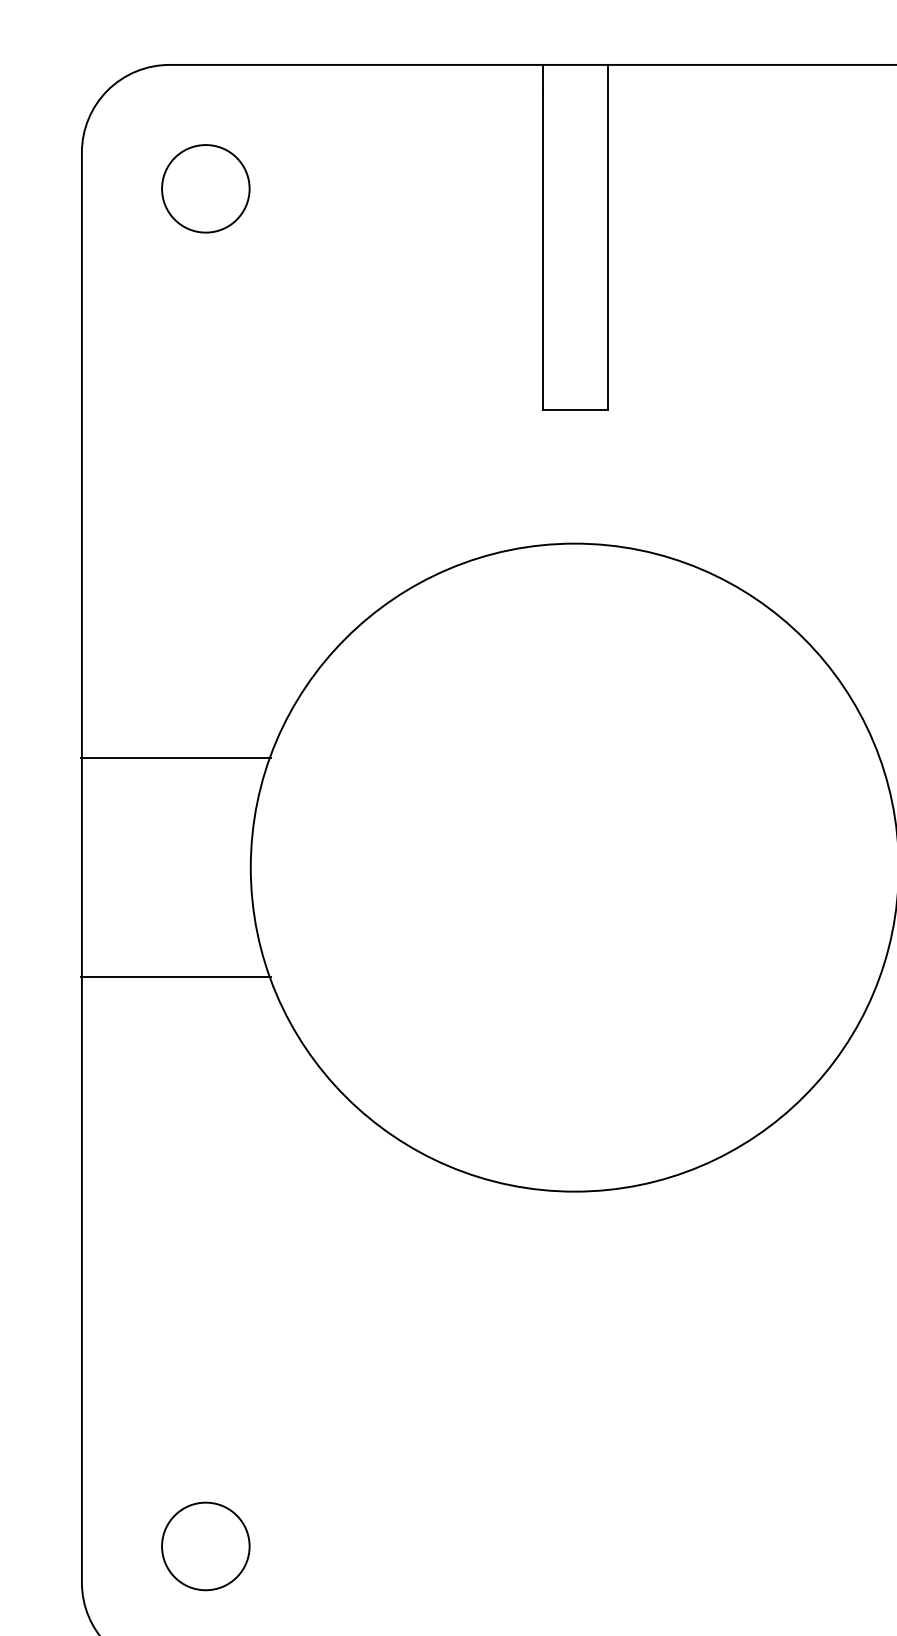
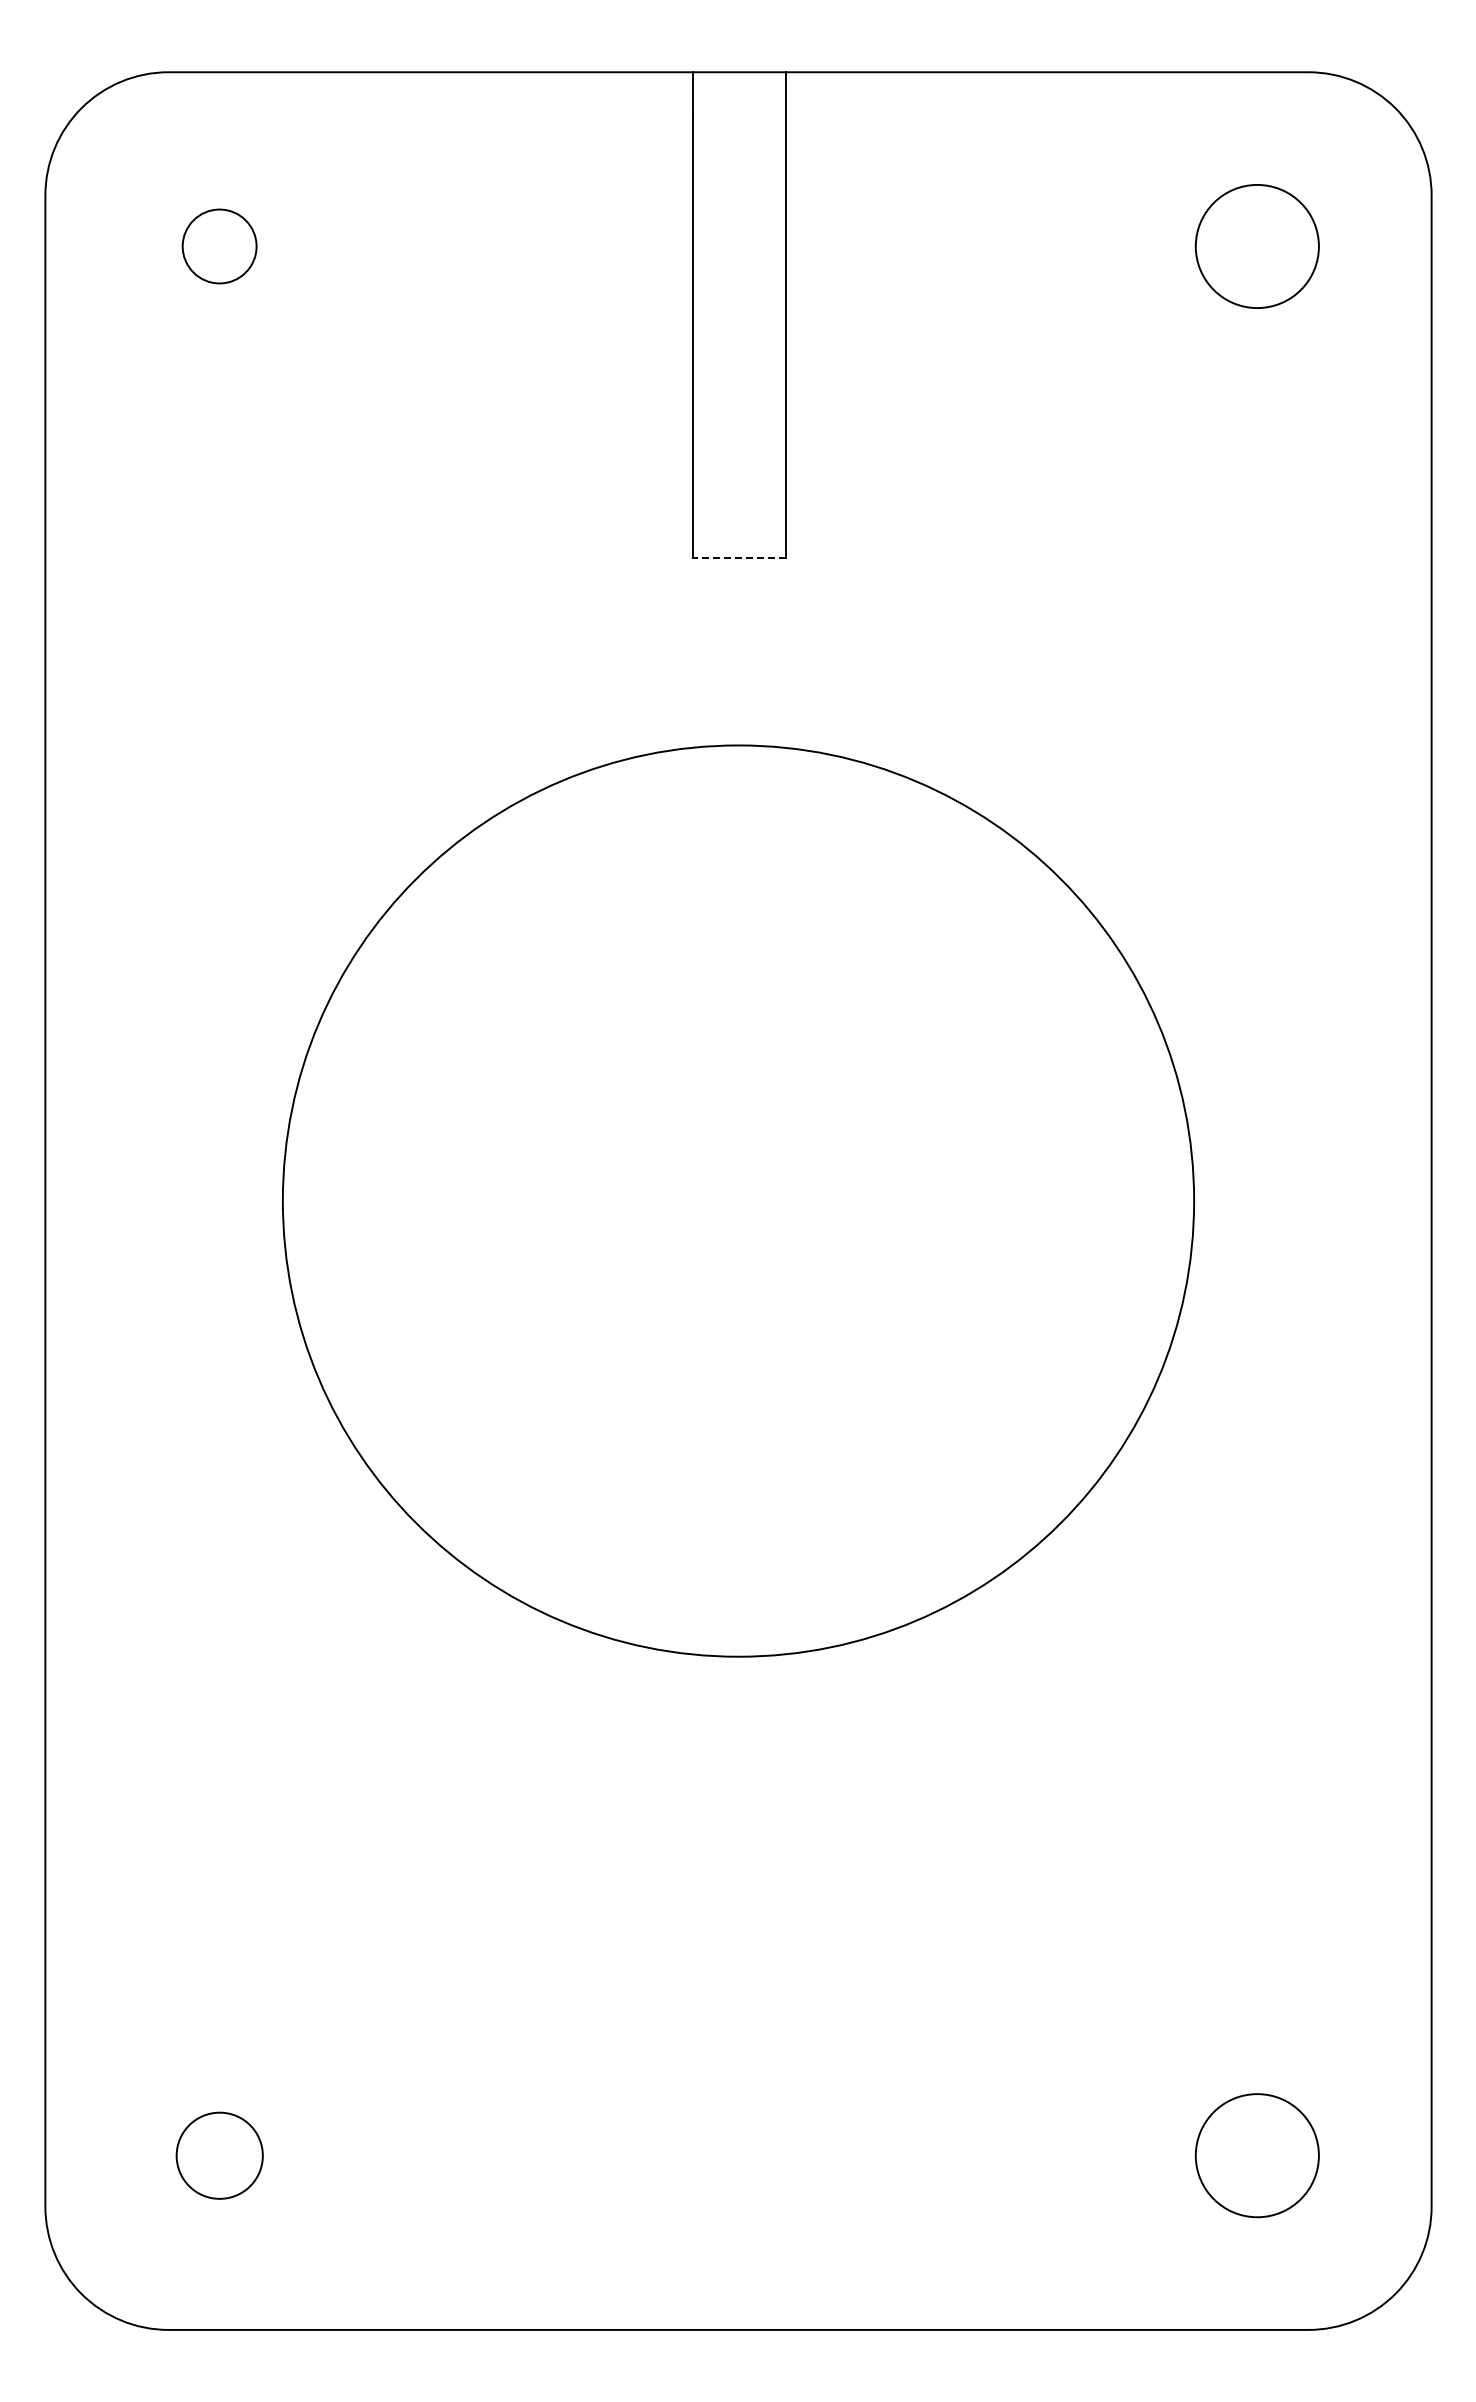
circle: (205, 188) -> (219, 246), size x0.6
line: (575, 409) -> (739, 557), solid -> dashed
line: (175, 758) -> (177, 1047), removed
line: (175, 977) -> (177, 1355), removed
circle: (205, 1546) -> (219, 2155), size x0.7

